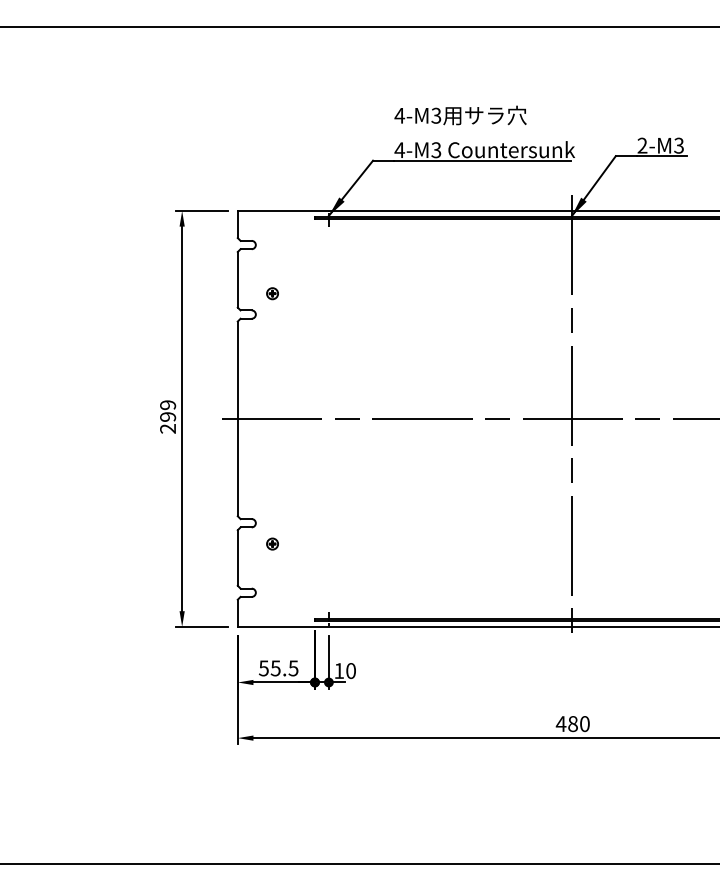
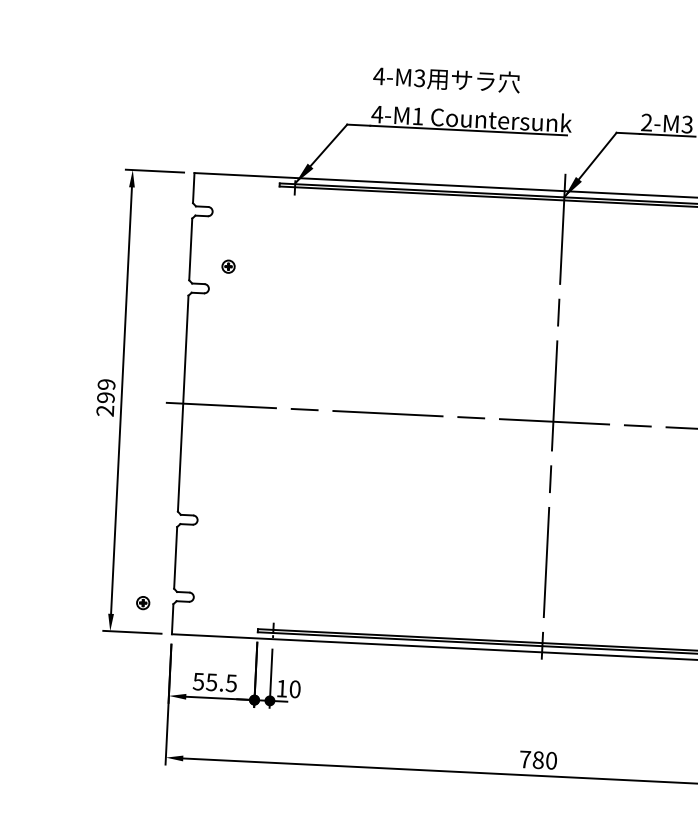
text: (436, 150) -> (418, 116), 4-M3 -> 4-M1
part: (272, 543) -> (143, 602), moved
text: (560, 723) -> (524, 758), 480 -> 780

